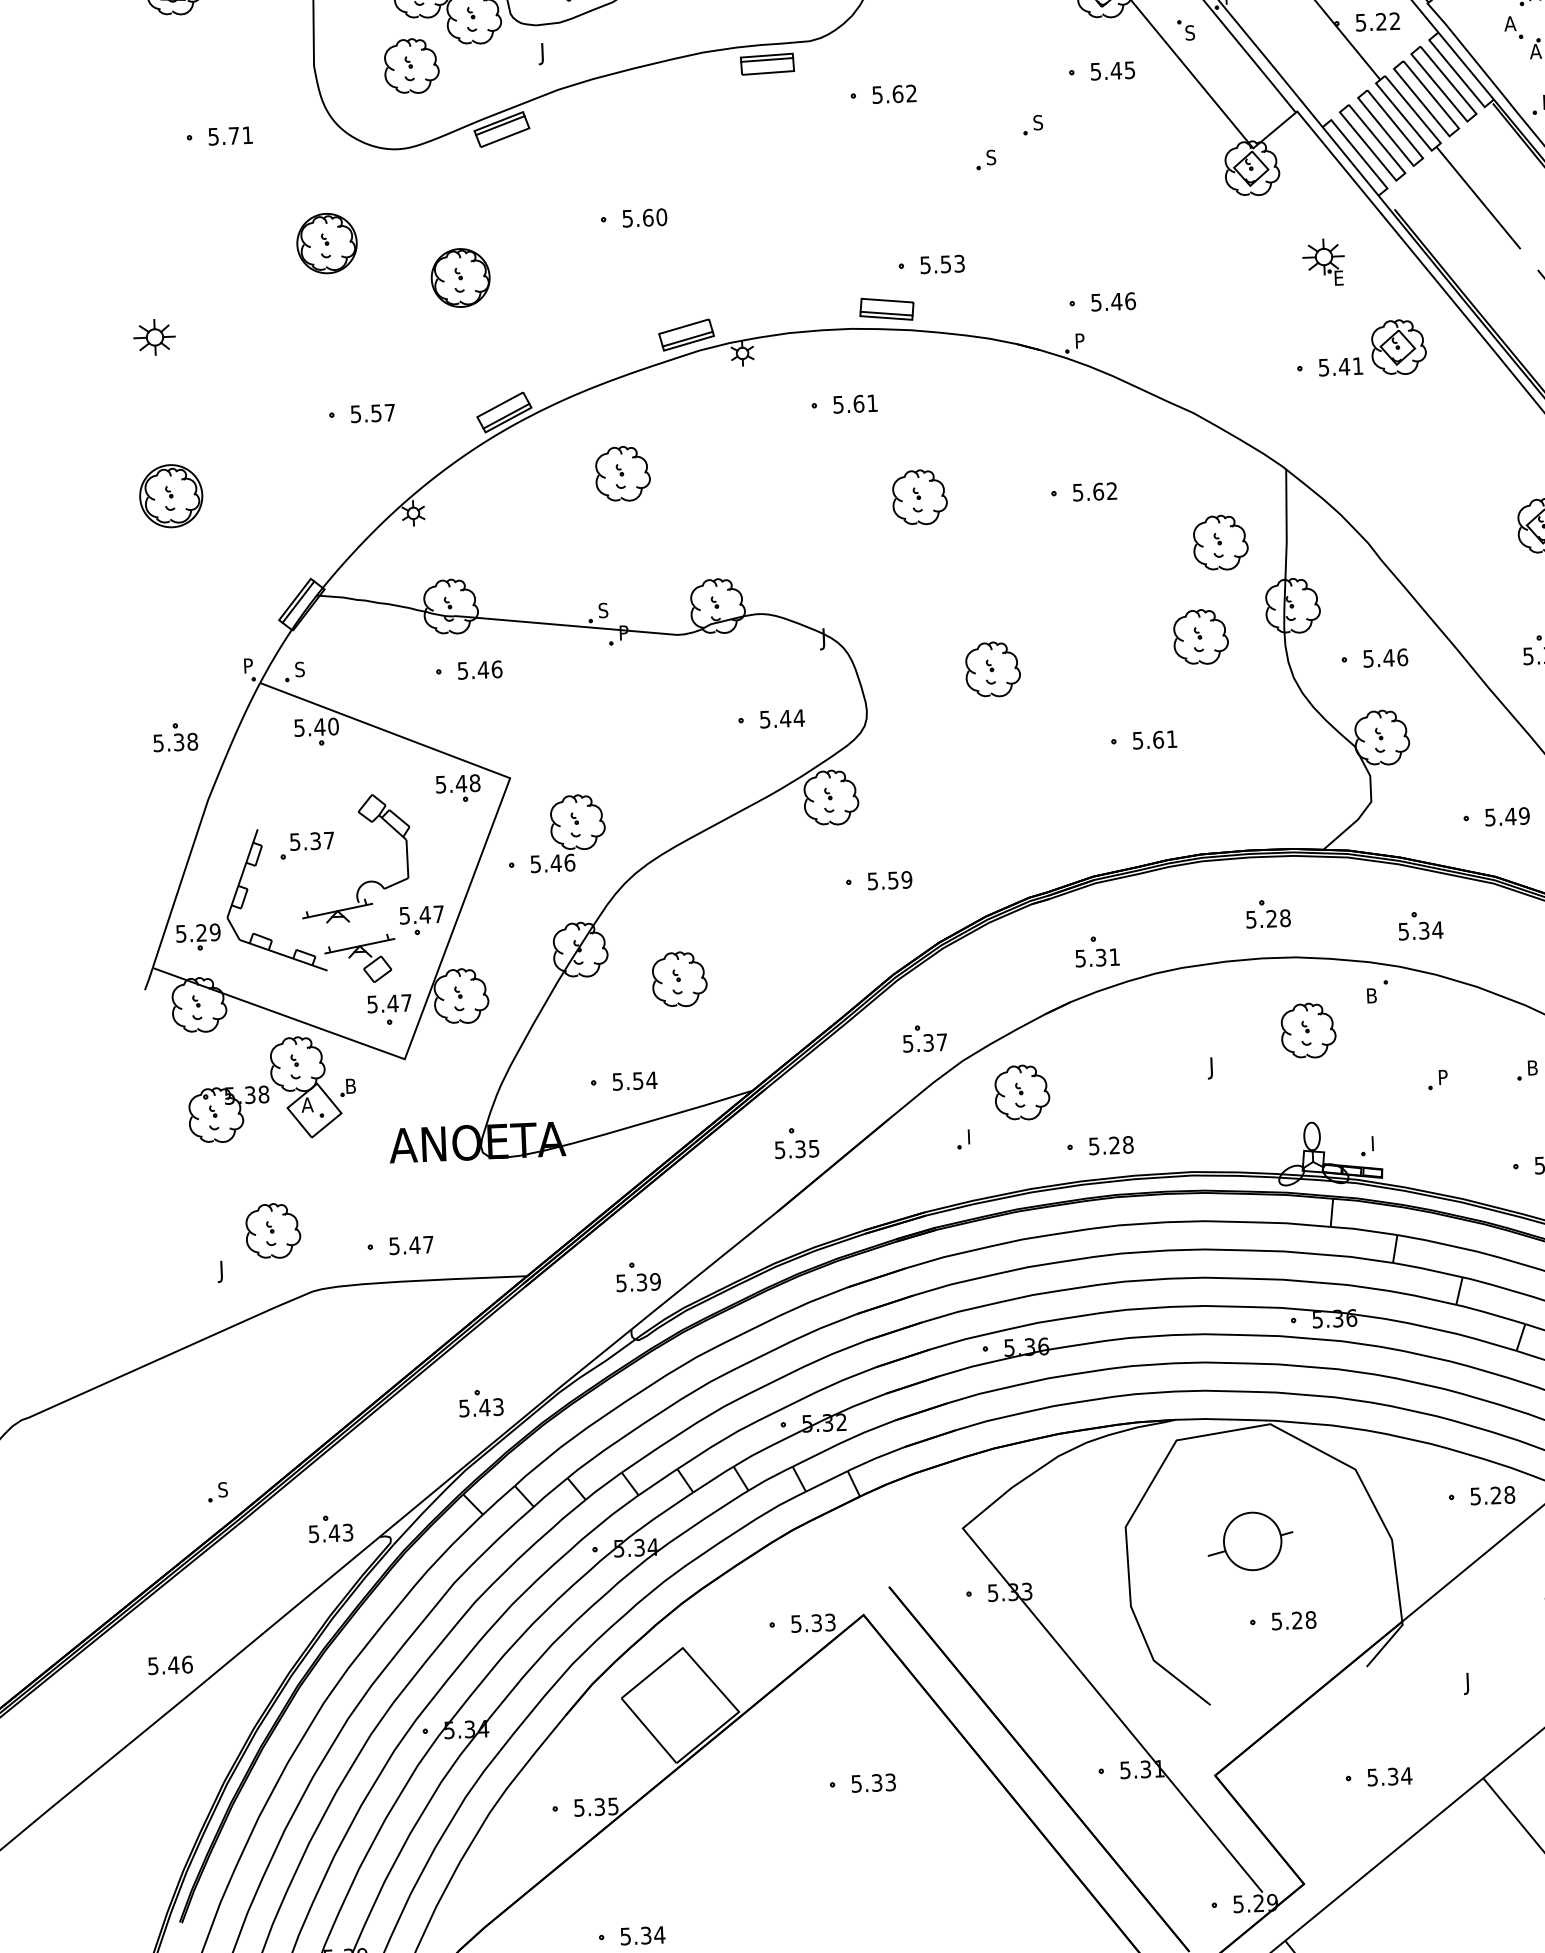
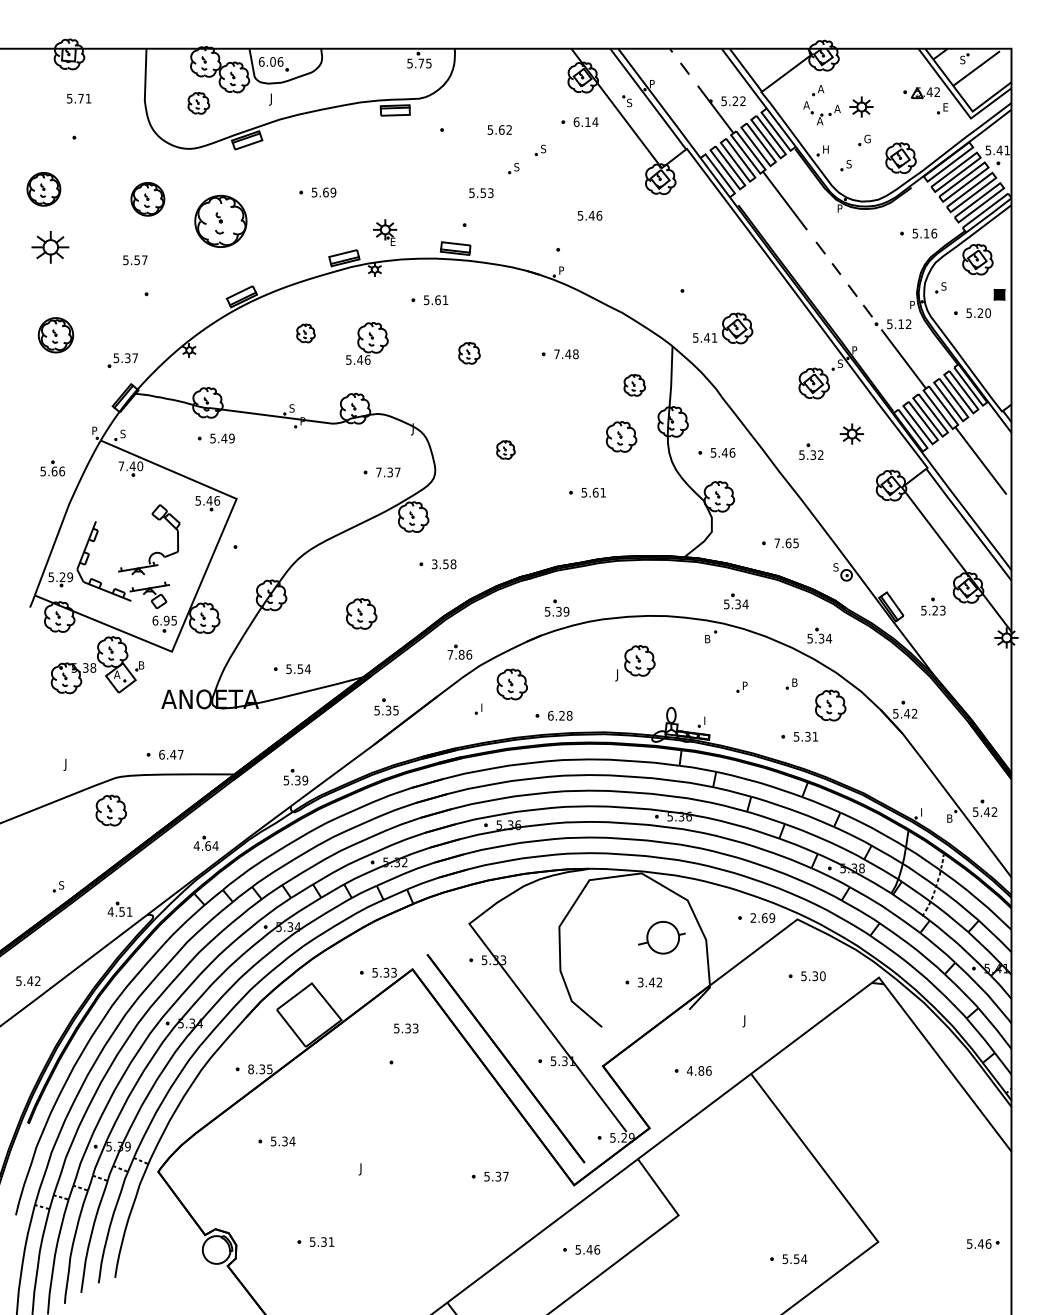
part: (411, 66) -> (198, 103), size x0.7
text: (1111, 71) -> (585, 122), 5.45 -> 6.14
text: (893, 93) -> (499, 129), moved
text: (231, 135) -> (79, 98), moved
text: (661, 217) -> (333, 192), 5.60 -> 5.69
part: (137, 233) -> (43, 189), added
part: (1324, 261) -> (385, 232), moved
text: (942, 263) -> (481, 192), moved
part: (459, 278) -> (220, 221), size x1.6
text: (1112, 301) -> (589, 215), moved
part: (154, 336) -> (50, 246), size x1.6
part: (1373, 348) -> (723, 328), moved
text: (373, 413) -> (135, 260), moved
part: (621, 474) -> (305, 333), size x0.6
text: (1095, 492) -> (566, 354), 5.62 -> 7.48
part: (919, 497) -> (469, 353), size x0.7
part: (1220, 543) -> (634, 385), size x0.7
part: (992, 668) -> (505, 449), size x0.6
text: (496, 669) -> (231, 438), 5.46 -> 5.49
text: (782, 718) -> (388, 472), 5.44 -> 7.37
text: (299, 728) -> (121, 466), 5.40 -> 7.40
text: (184, 742) -> (57, 471), 5.38 -> 5.66
text: (473, 782) -> (216, 500), 5.48 -> 5.46
text: (1507, 817) -> (786, 543), 5.49 -> 7.65
part: (568, 832) -> (367, 343), moved
part: (306, 845) -> (122, 360), moved
text: (890, 880) -> (444, 564), 5.59 -> 3.58
part: (1268, 913) -> (652, 591), removed
part: (421, 920) -> (184, 575), removed
text: (1114, 956) -> (566, 611), 5.31 -> 5.39
part: (679, 978) -> (361, 613), moved
text: (388, 1003) -> (164, 620), 5.47 -> 6.95
part: (1307, 1030) -> (639, 660), moved
text: (924, 1042) -> (459, 654), 5.37 -> 7.86
text: (1093, 1145) -> (550, 715), 5.28 -> 6.28
part: (271, 1230) -> (110, 810), moved
text: (393, 1245) -> (161, 754), 5.47 -> 6.47
text: (480, 1406) -> (205, 845), 5.43 -> 4.64
text: (1492, 1494) -> (762, 917), 5.28 -> 2.69
text: (329, 1532) -> (119, 911), 5.43 -> 4.51
part: (1249, 1541) -> (661, 937), moved
text: (1294, 1620) -> (650, 982), 5.28 -> 3.42
text: (186, 1665) -> (37, 981), 5.46 -> 5.42
text: (1387, 1776) -> (698, 1070), 5.34 -> 4.86
text: (874, 1783) -> (406, 1028), moved
text: (578, 1808) -> (250, 1069), 5.35 -> 8.35

